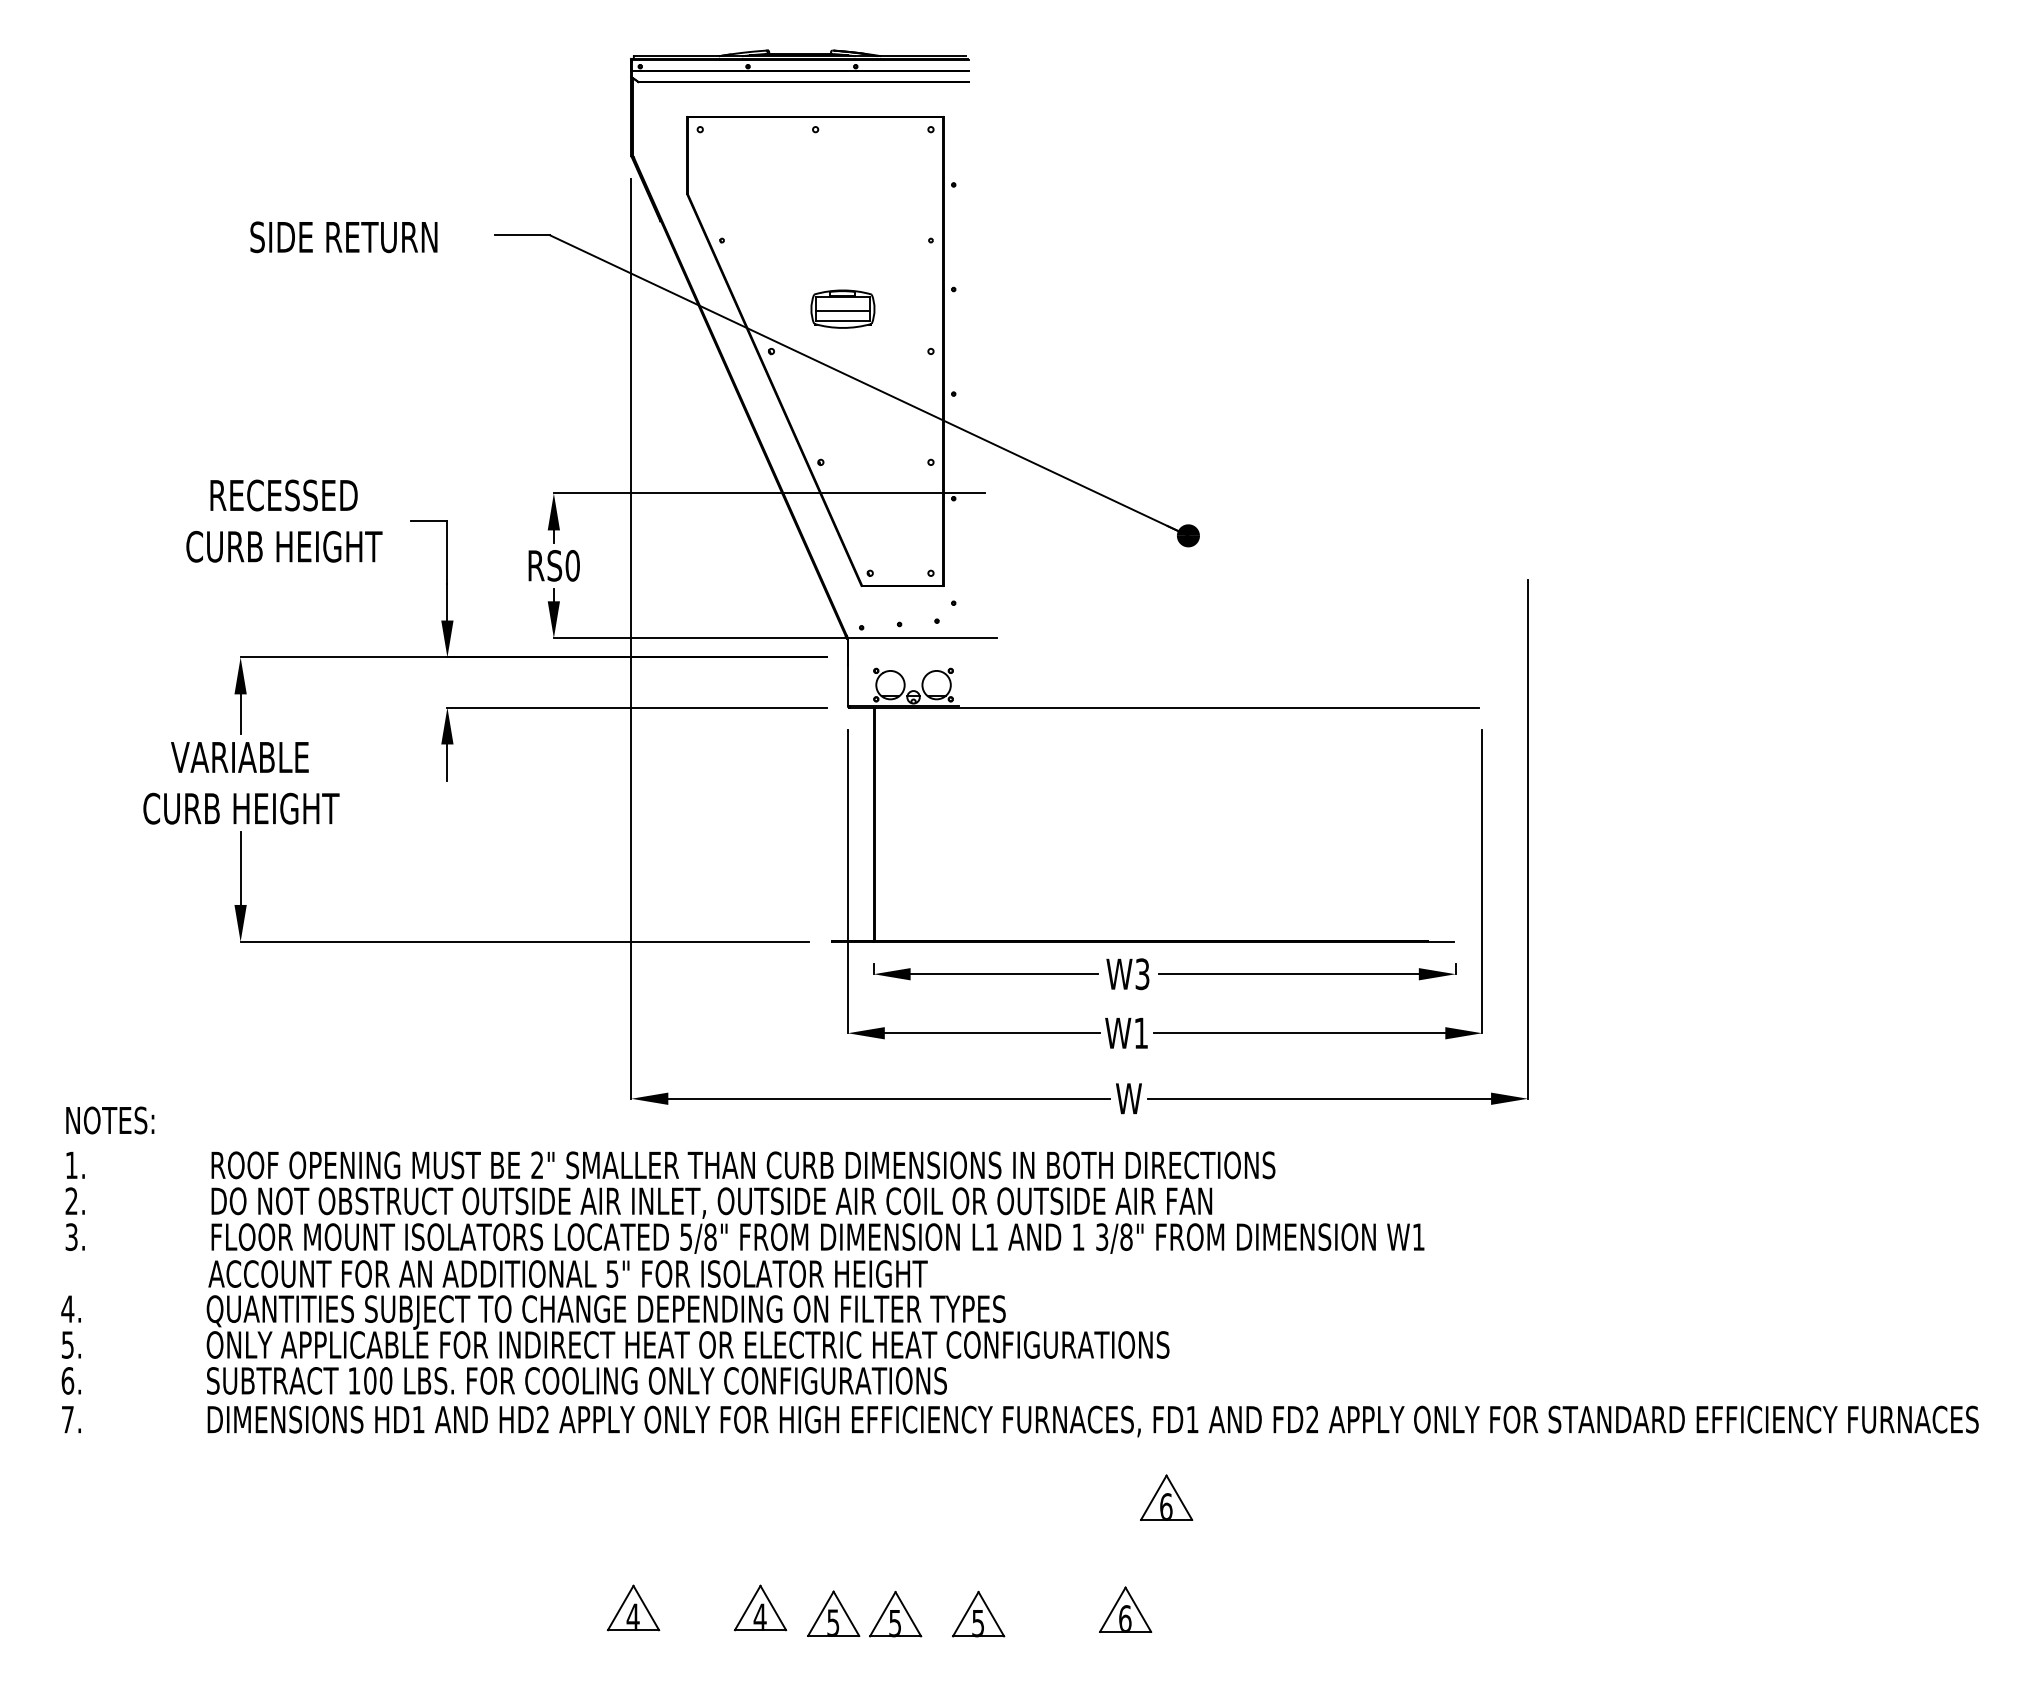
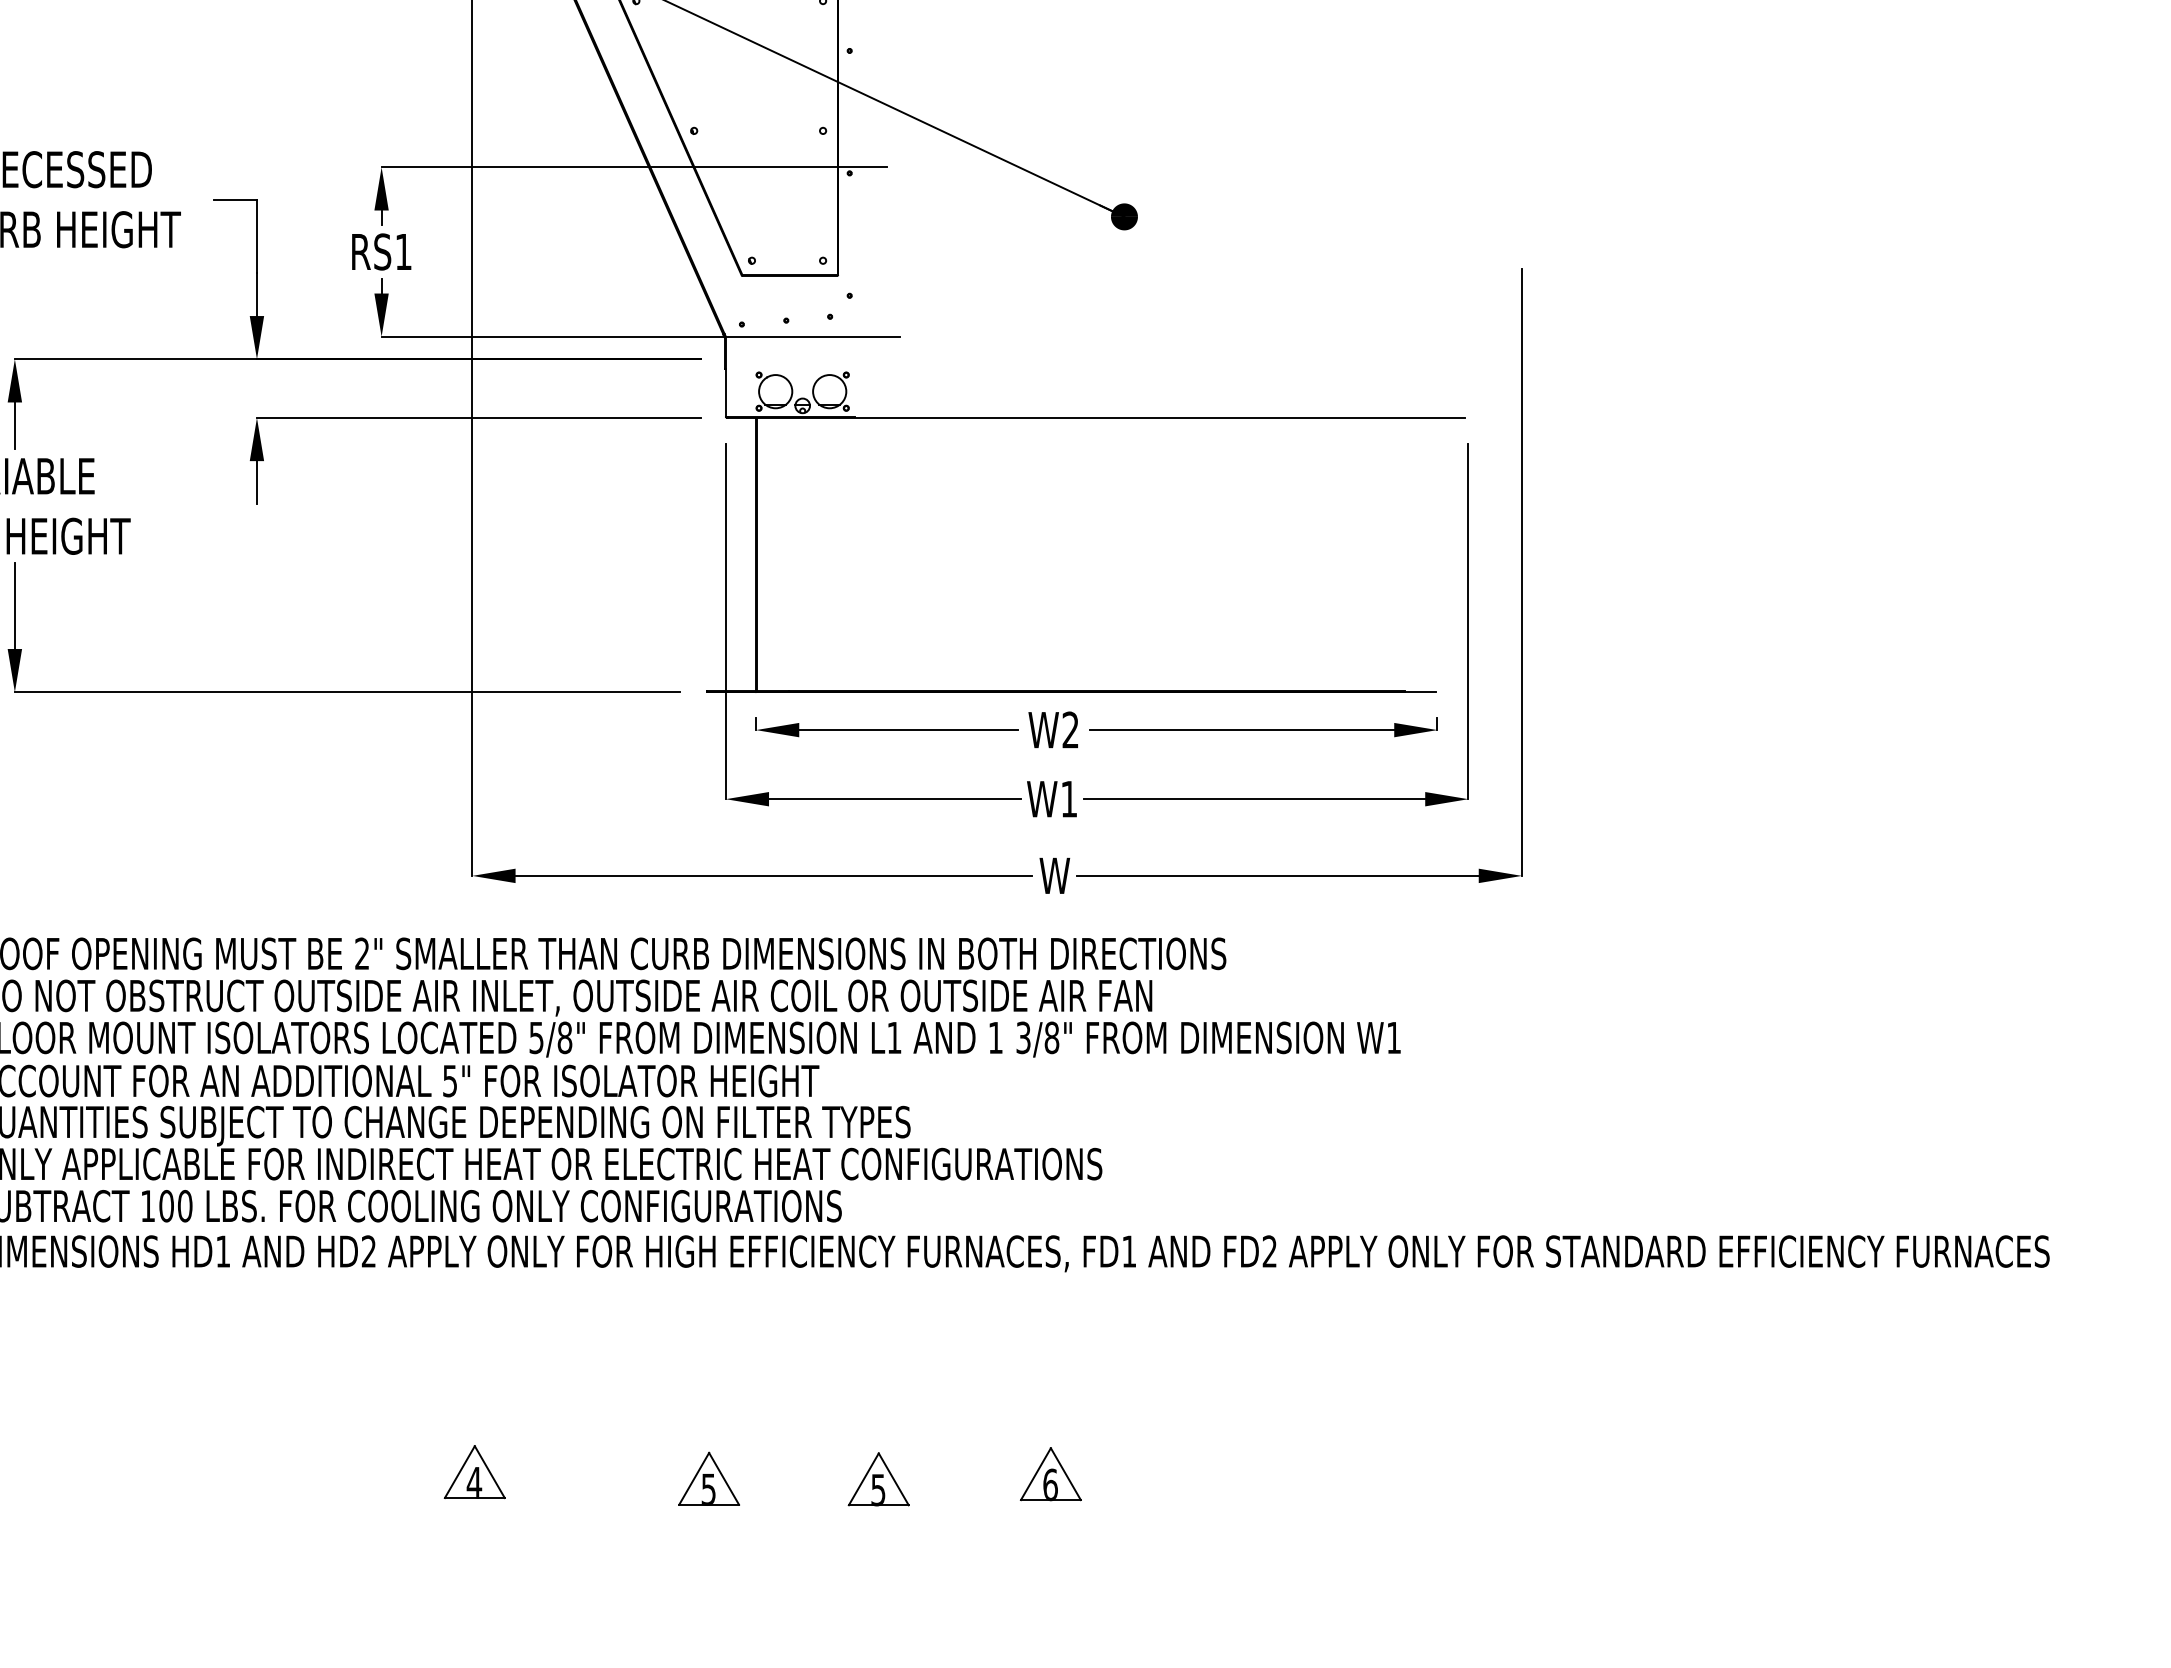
text: (572, 565) -> (403, 251), RS0 -> RS1
text: (1142, 974) -> (1070, 730), W3 -> W2
part: (1166, 1497) -> (1098, 1342), removed
part: (760, 1607) -> (623, 1471), removed
part: (895, 1613) -> (781, 1478), removed

